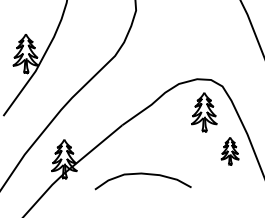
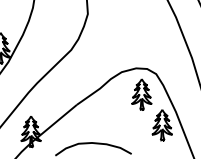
part: (229, 151) -> (161, 125), size x1.43

